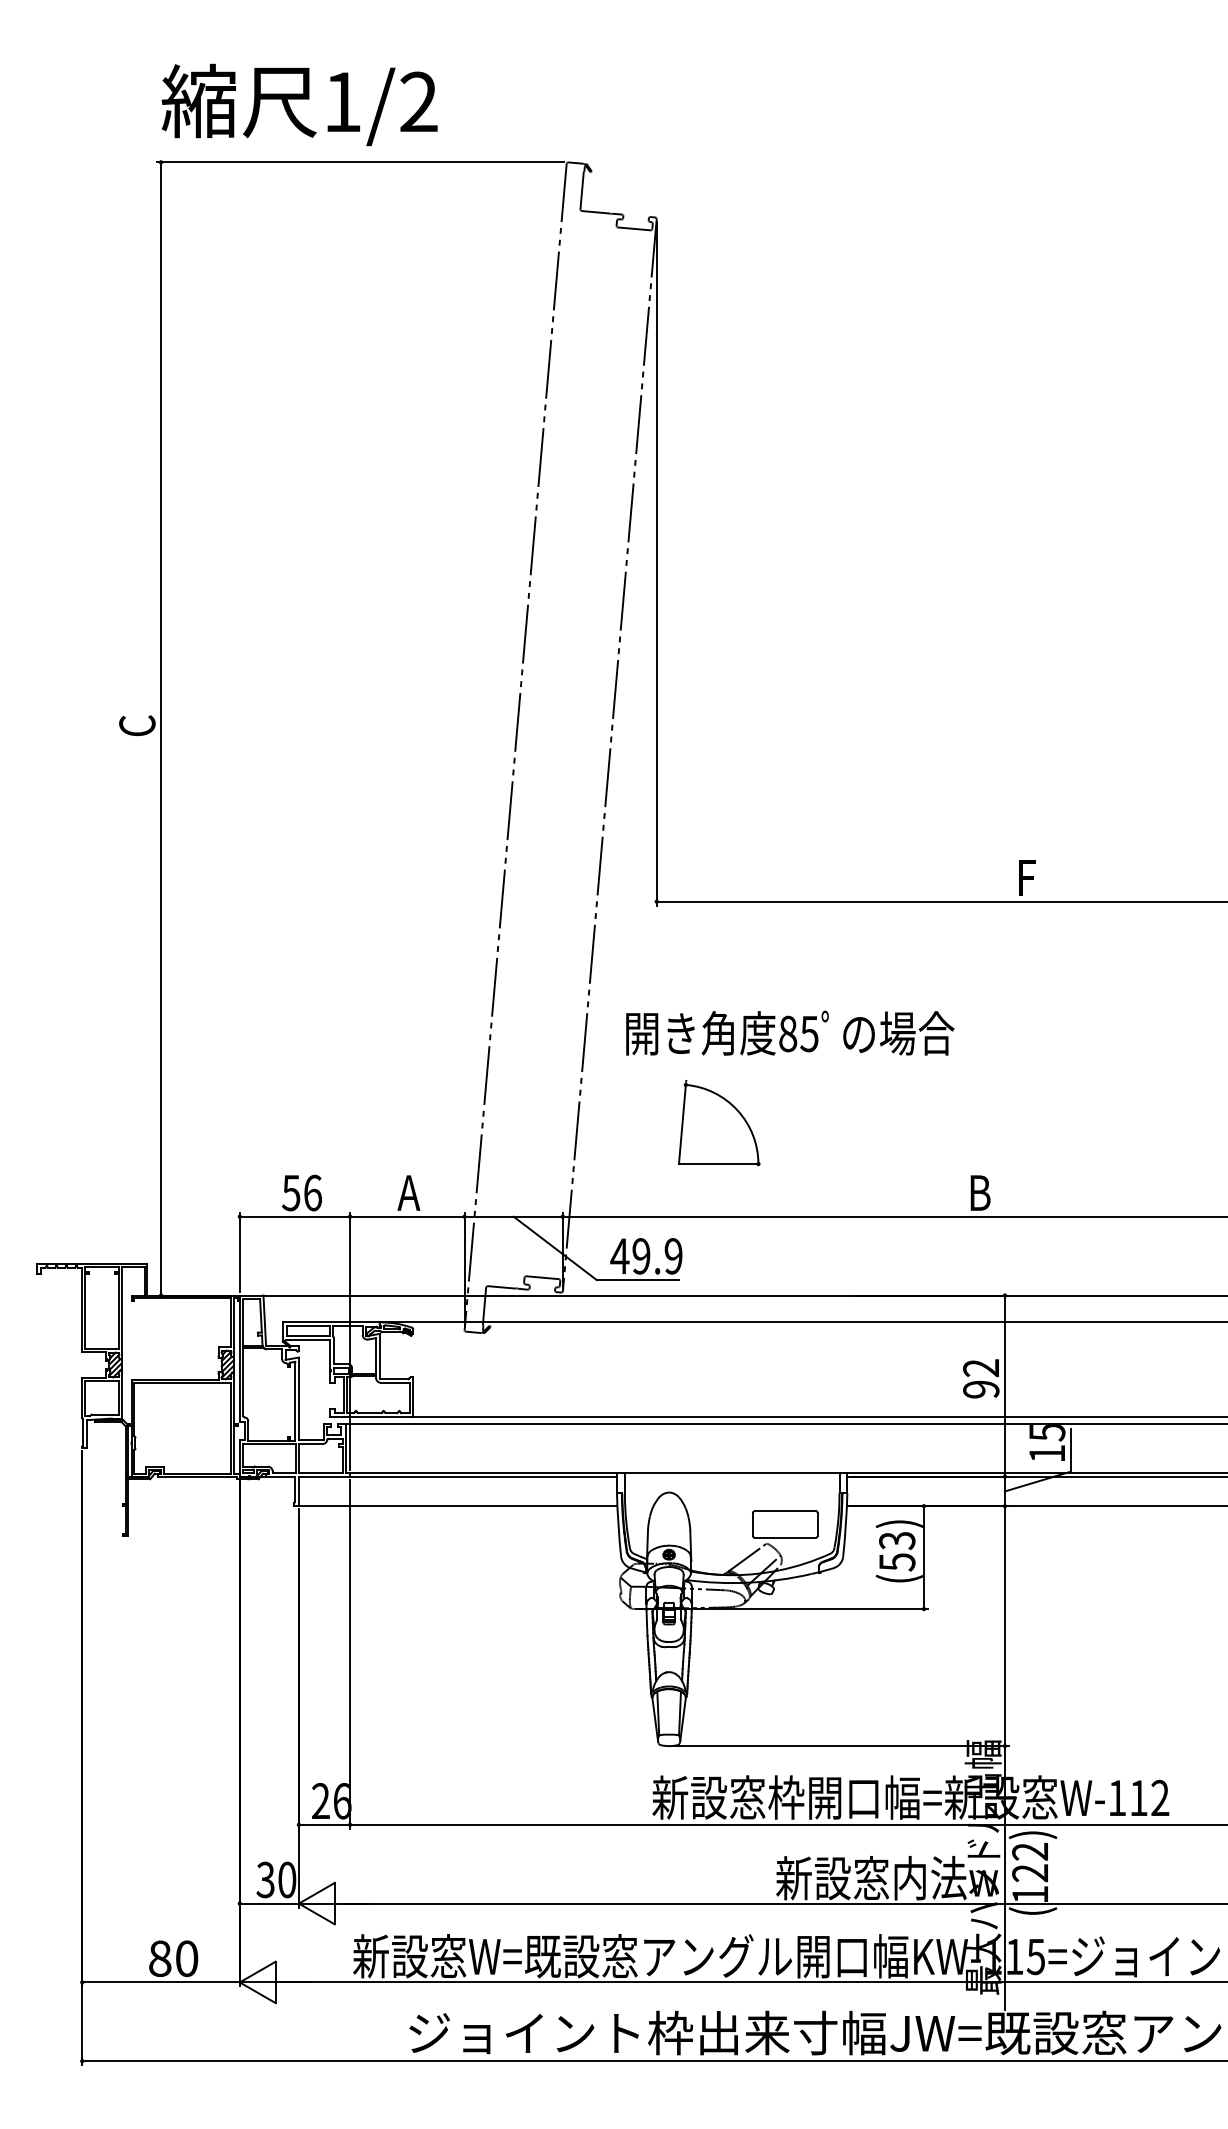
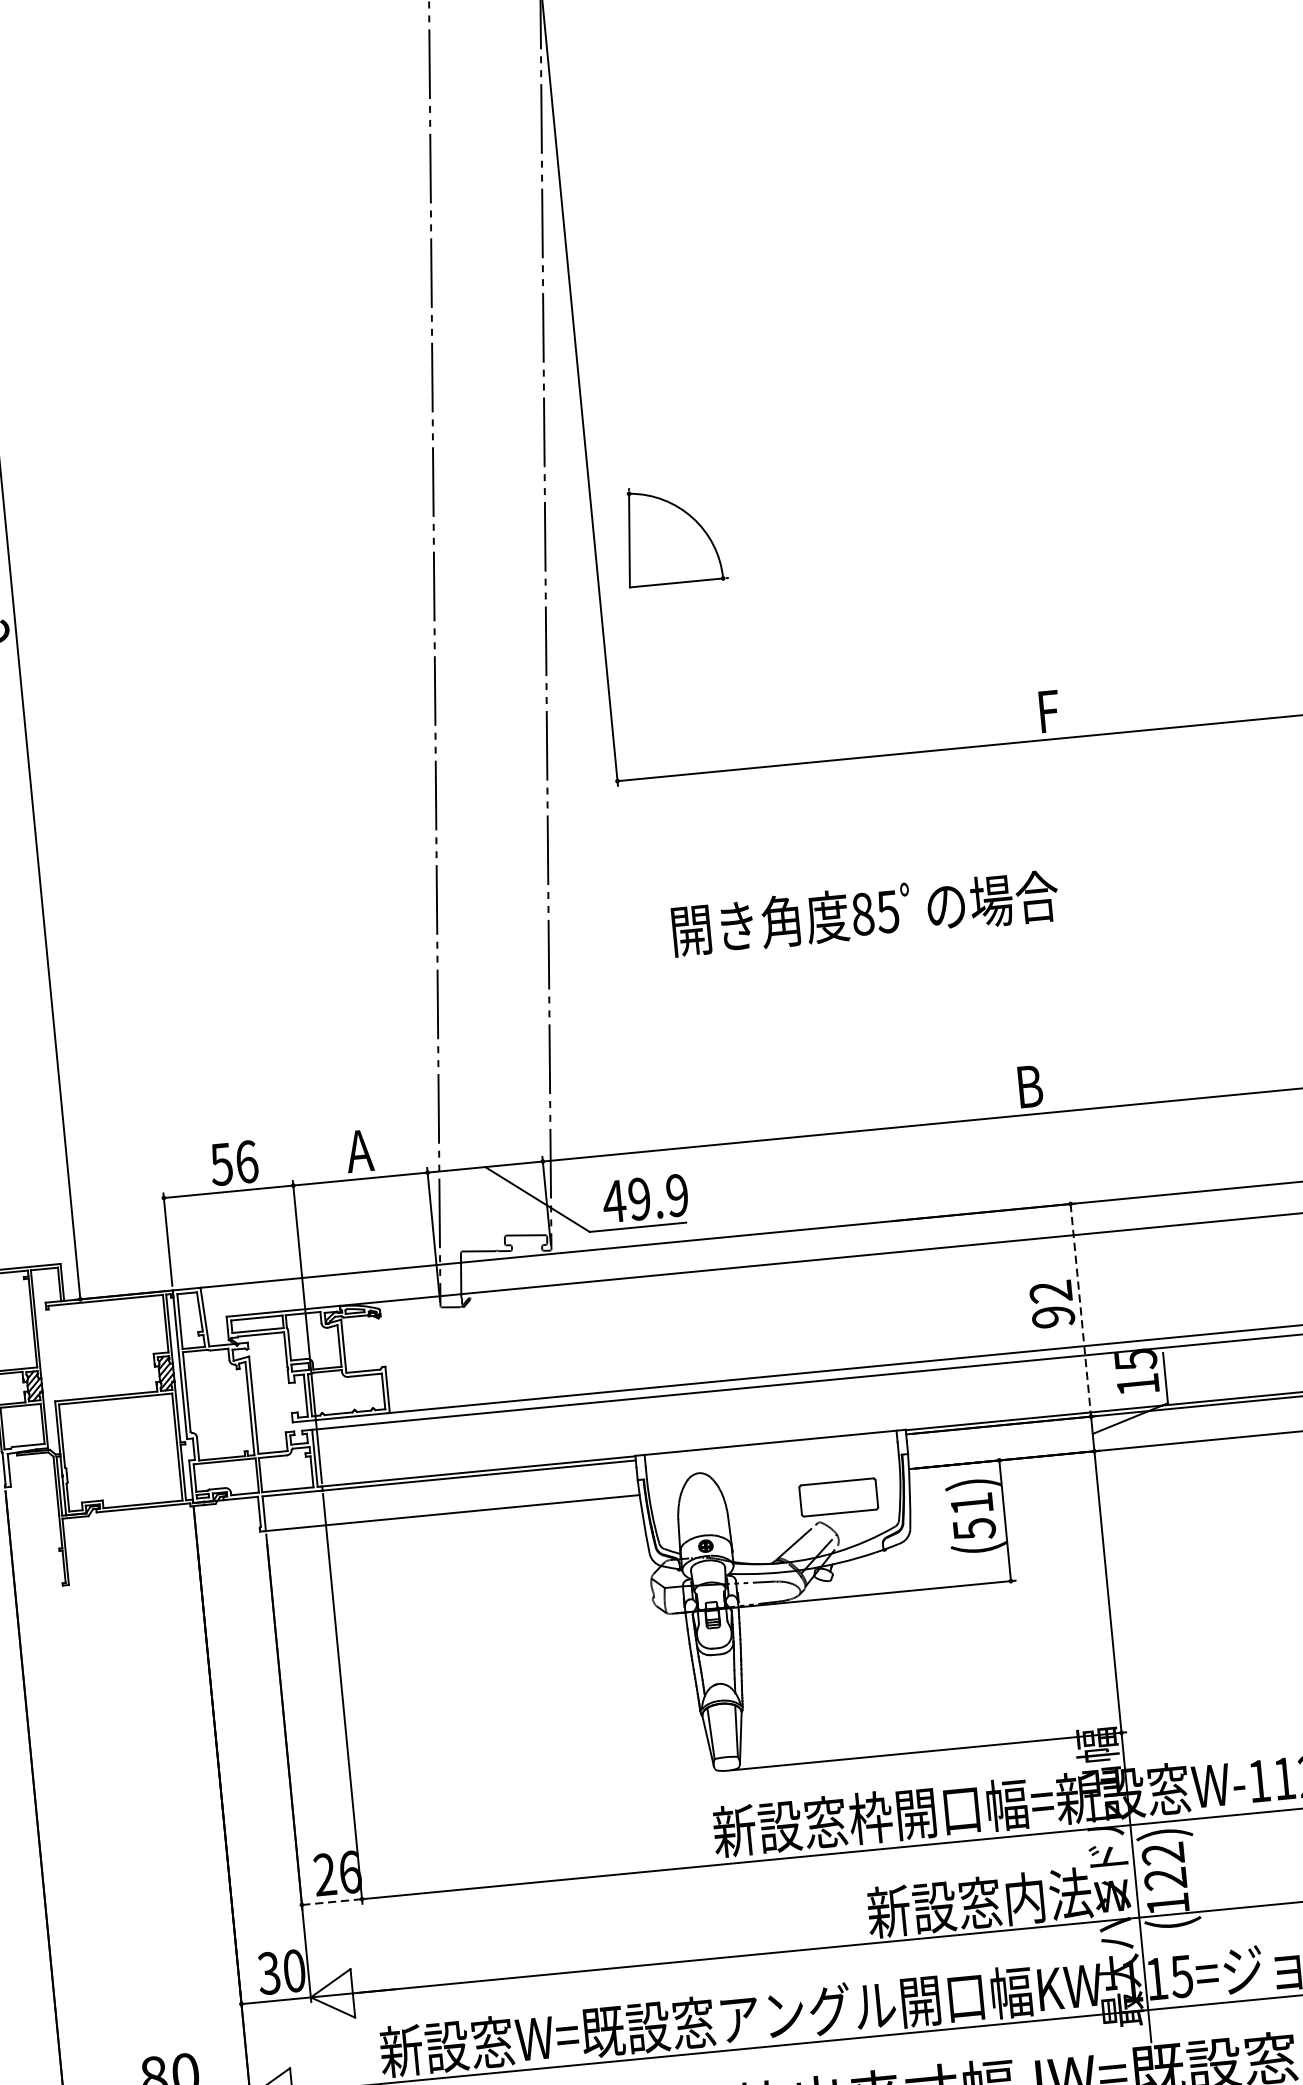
text: (790, 1032) -> (865, 912), moved
part: (719, 1123) -> (672, 535), moved
line: (1004, 1386) -> (1080, 1310), solid -> dashed
text: (897, 1541) -> (972, 1504), (53) -> (51)
line: (324, 1824) -> (331, 1901), solid -> dashed

